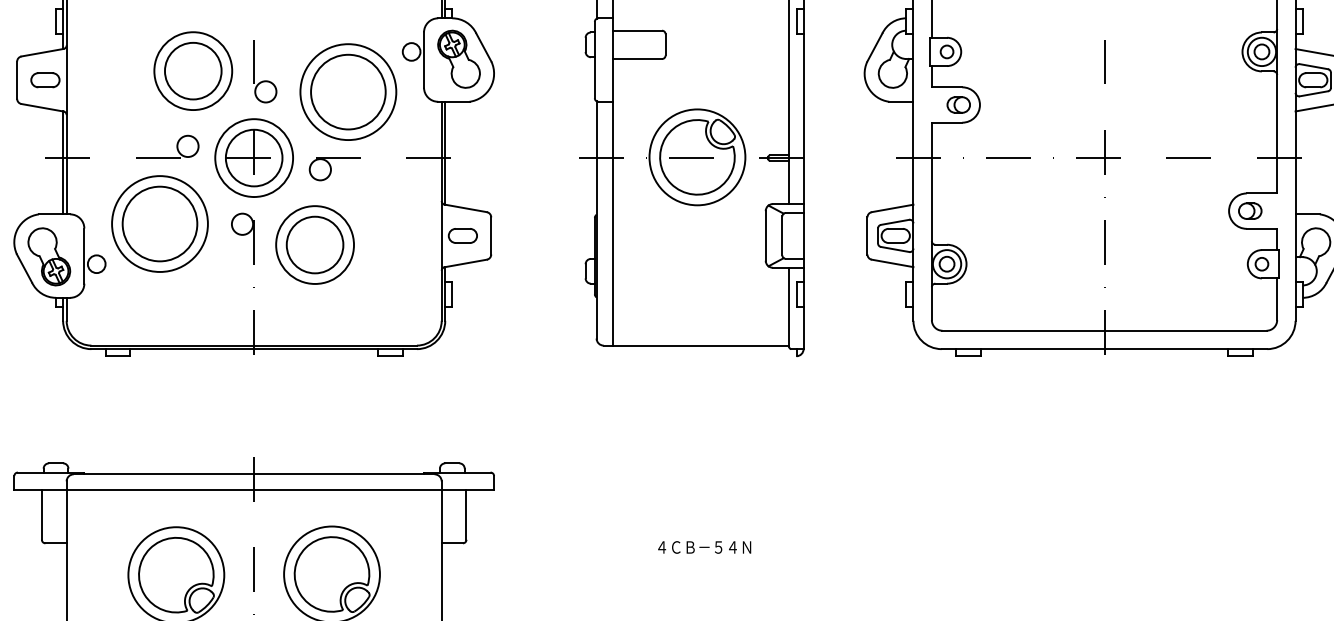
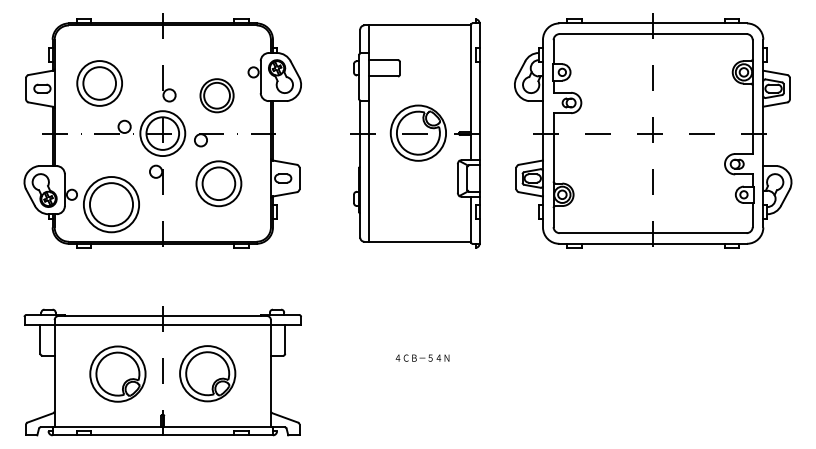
part: (192, 71) -> (99, 83), moved
part: (347, 91) -> (216, 95), size x0.6
part: (160, 223) -> (111, 204), moved
part: (314, 244) -> (218, 183), moved

